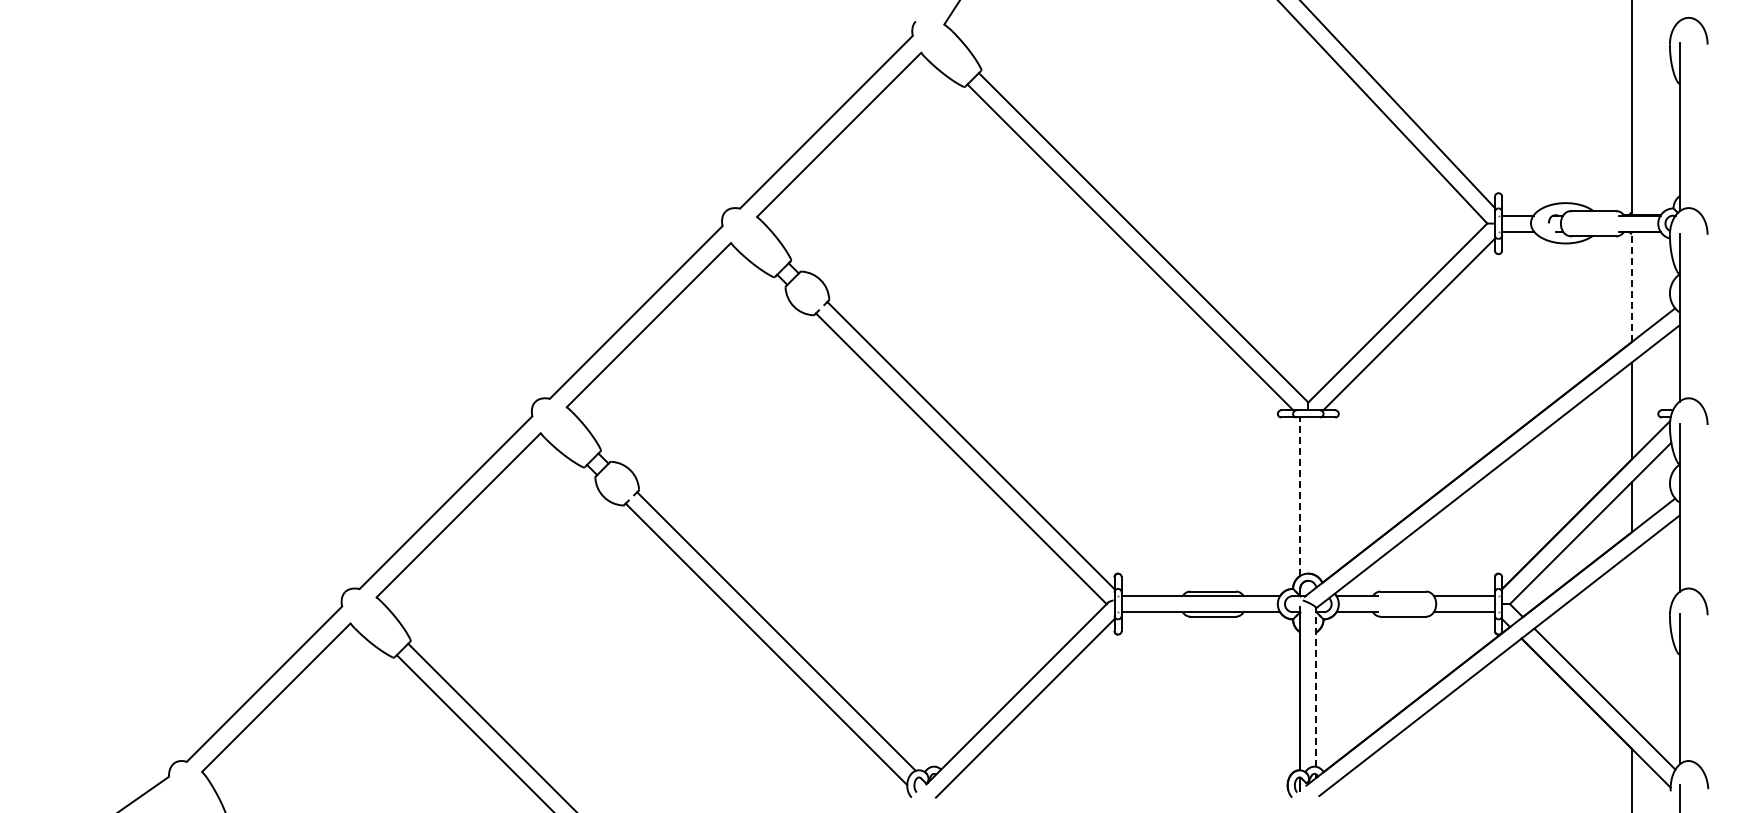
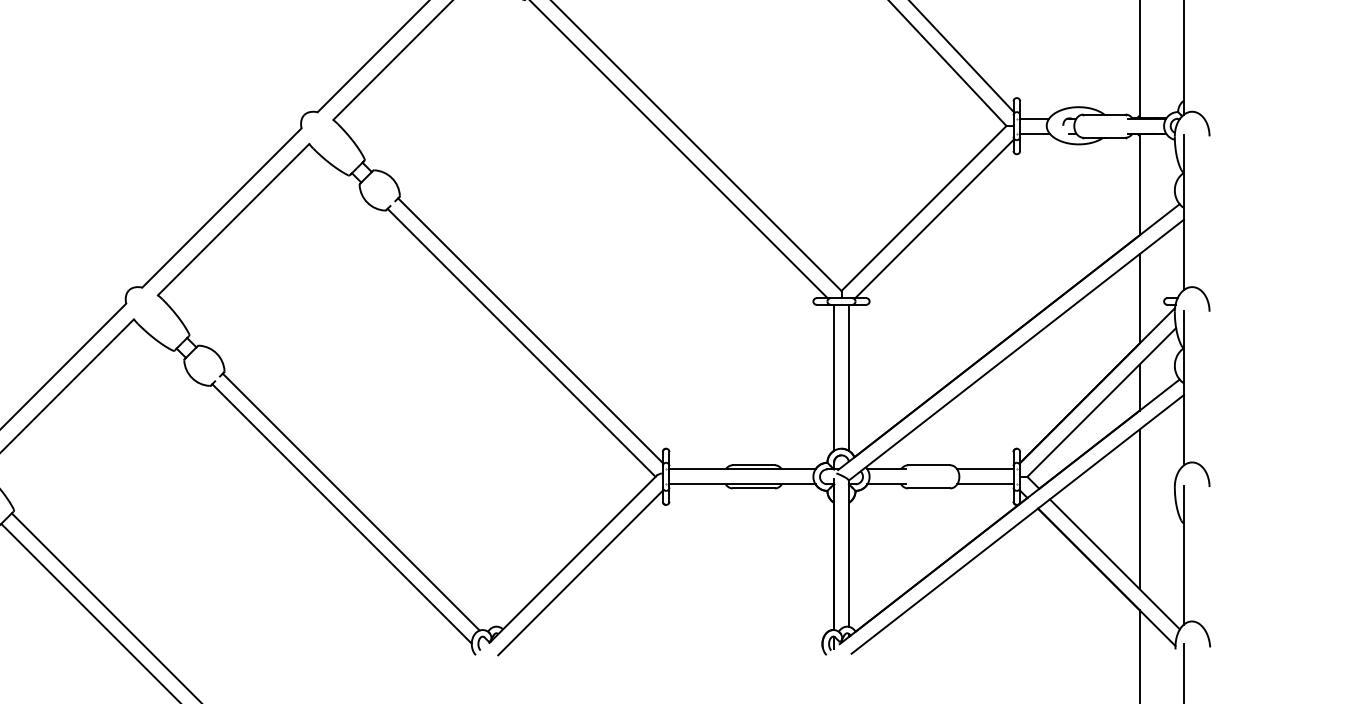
line: (1631, 287) -> (1139, 184), dashed -> solid
line: (1300, 496) -> (834, 377), dashed -> solid
line: (1316, 496) -> (849, 377), added
line: (1631, 639) -> (1139, 509), added
line: (1316, 686) -> (849, 552), dashed -> solid

